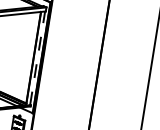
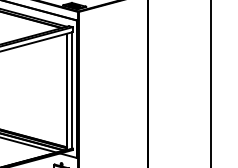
line: (37, 58) -> (71, 90), dashed -> solid

